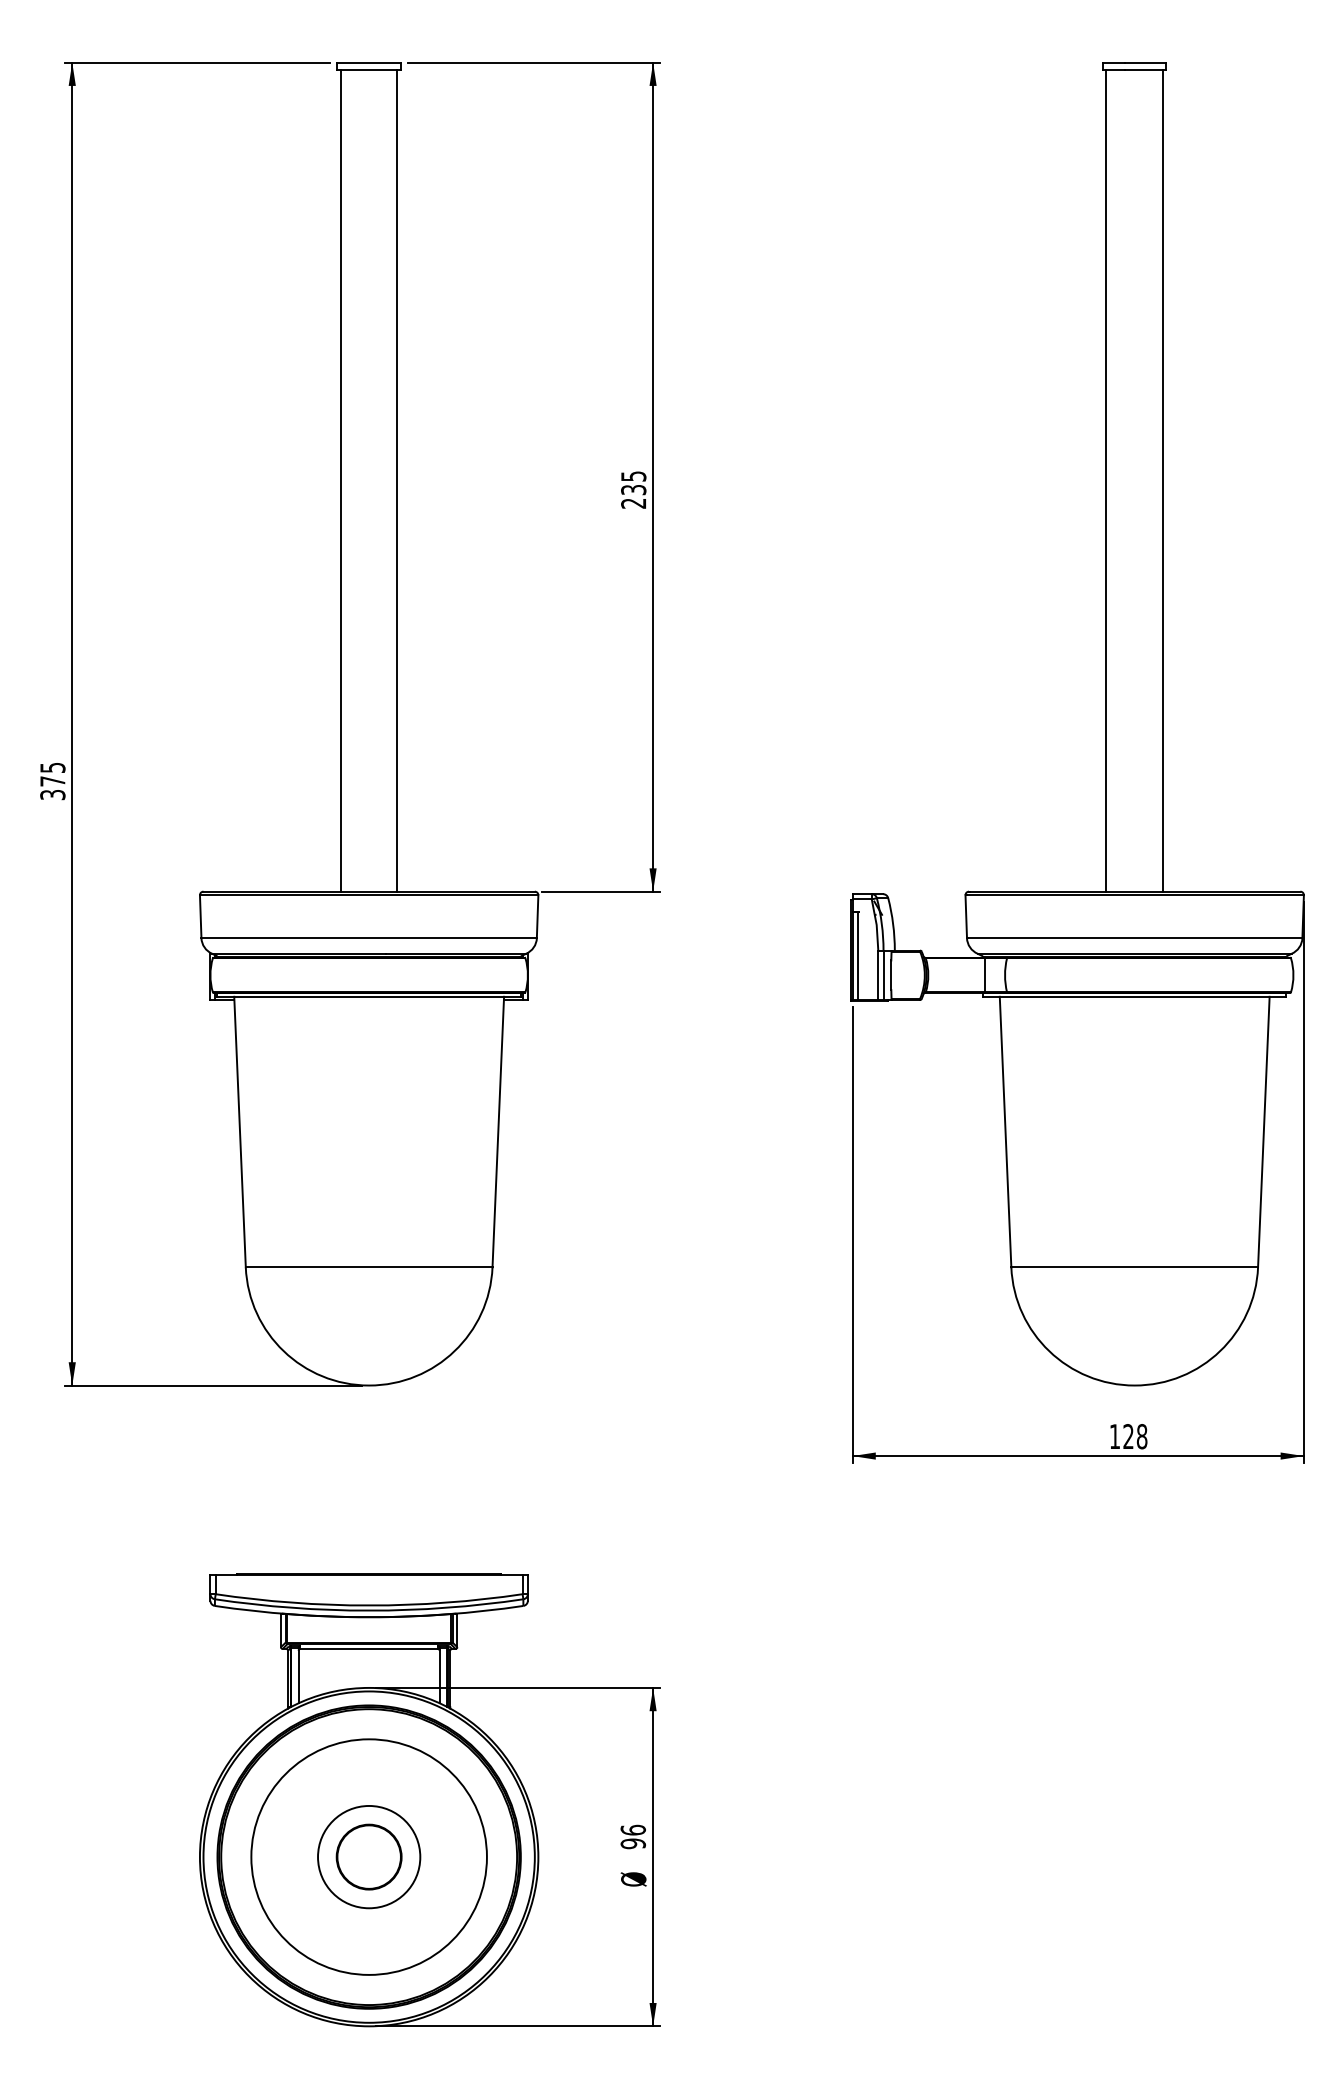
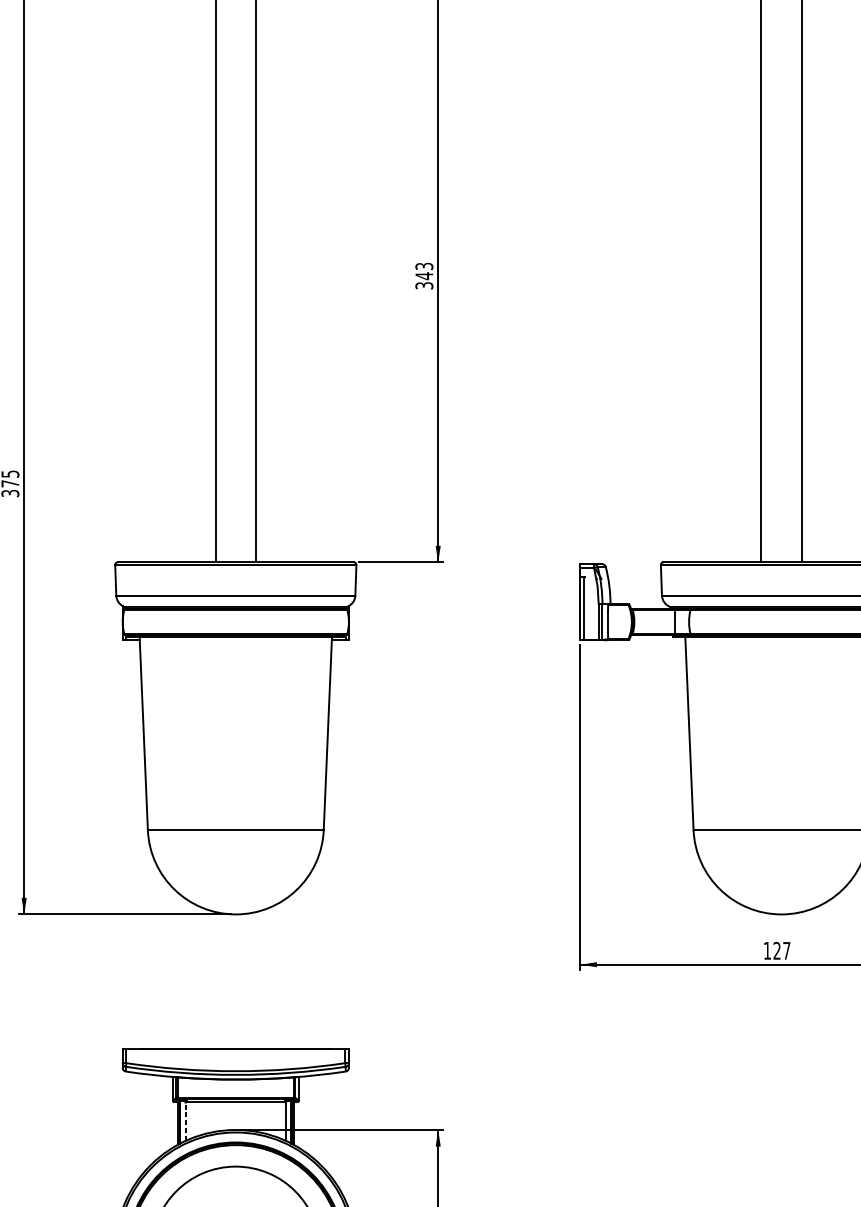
text: (633, 489) -> (424, 275), 235 -> 343
text: (1141, 1436) -> (786, 950), 128 -> 127
line: (298, 1675) -> (185, 1121), solid -> dashed

